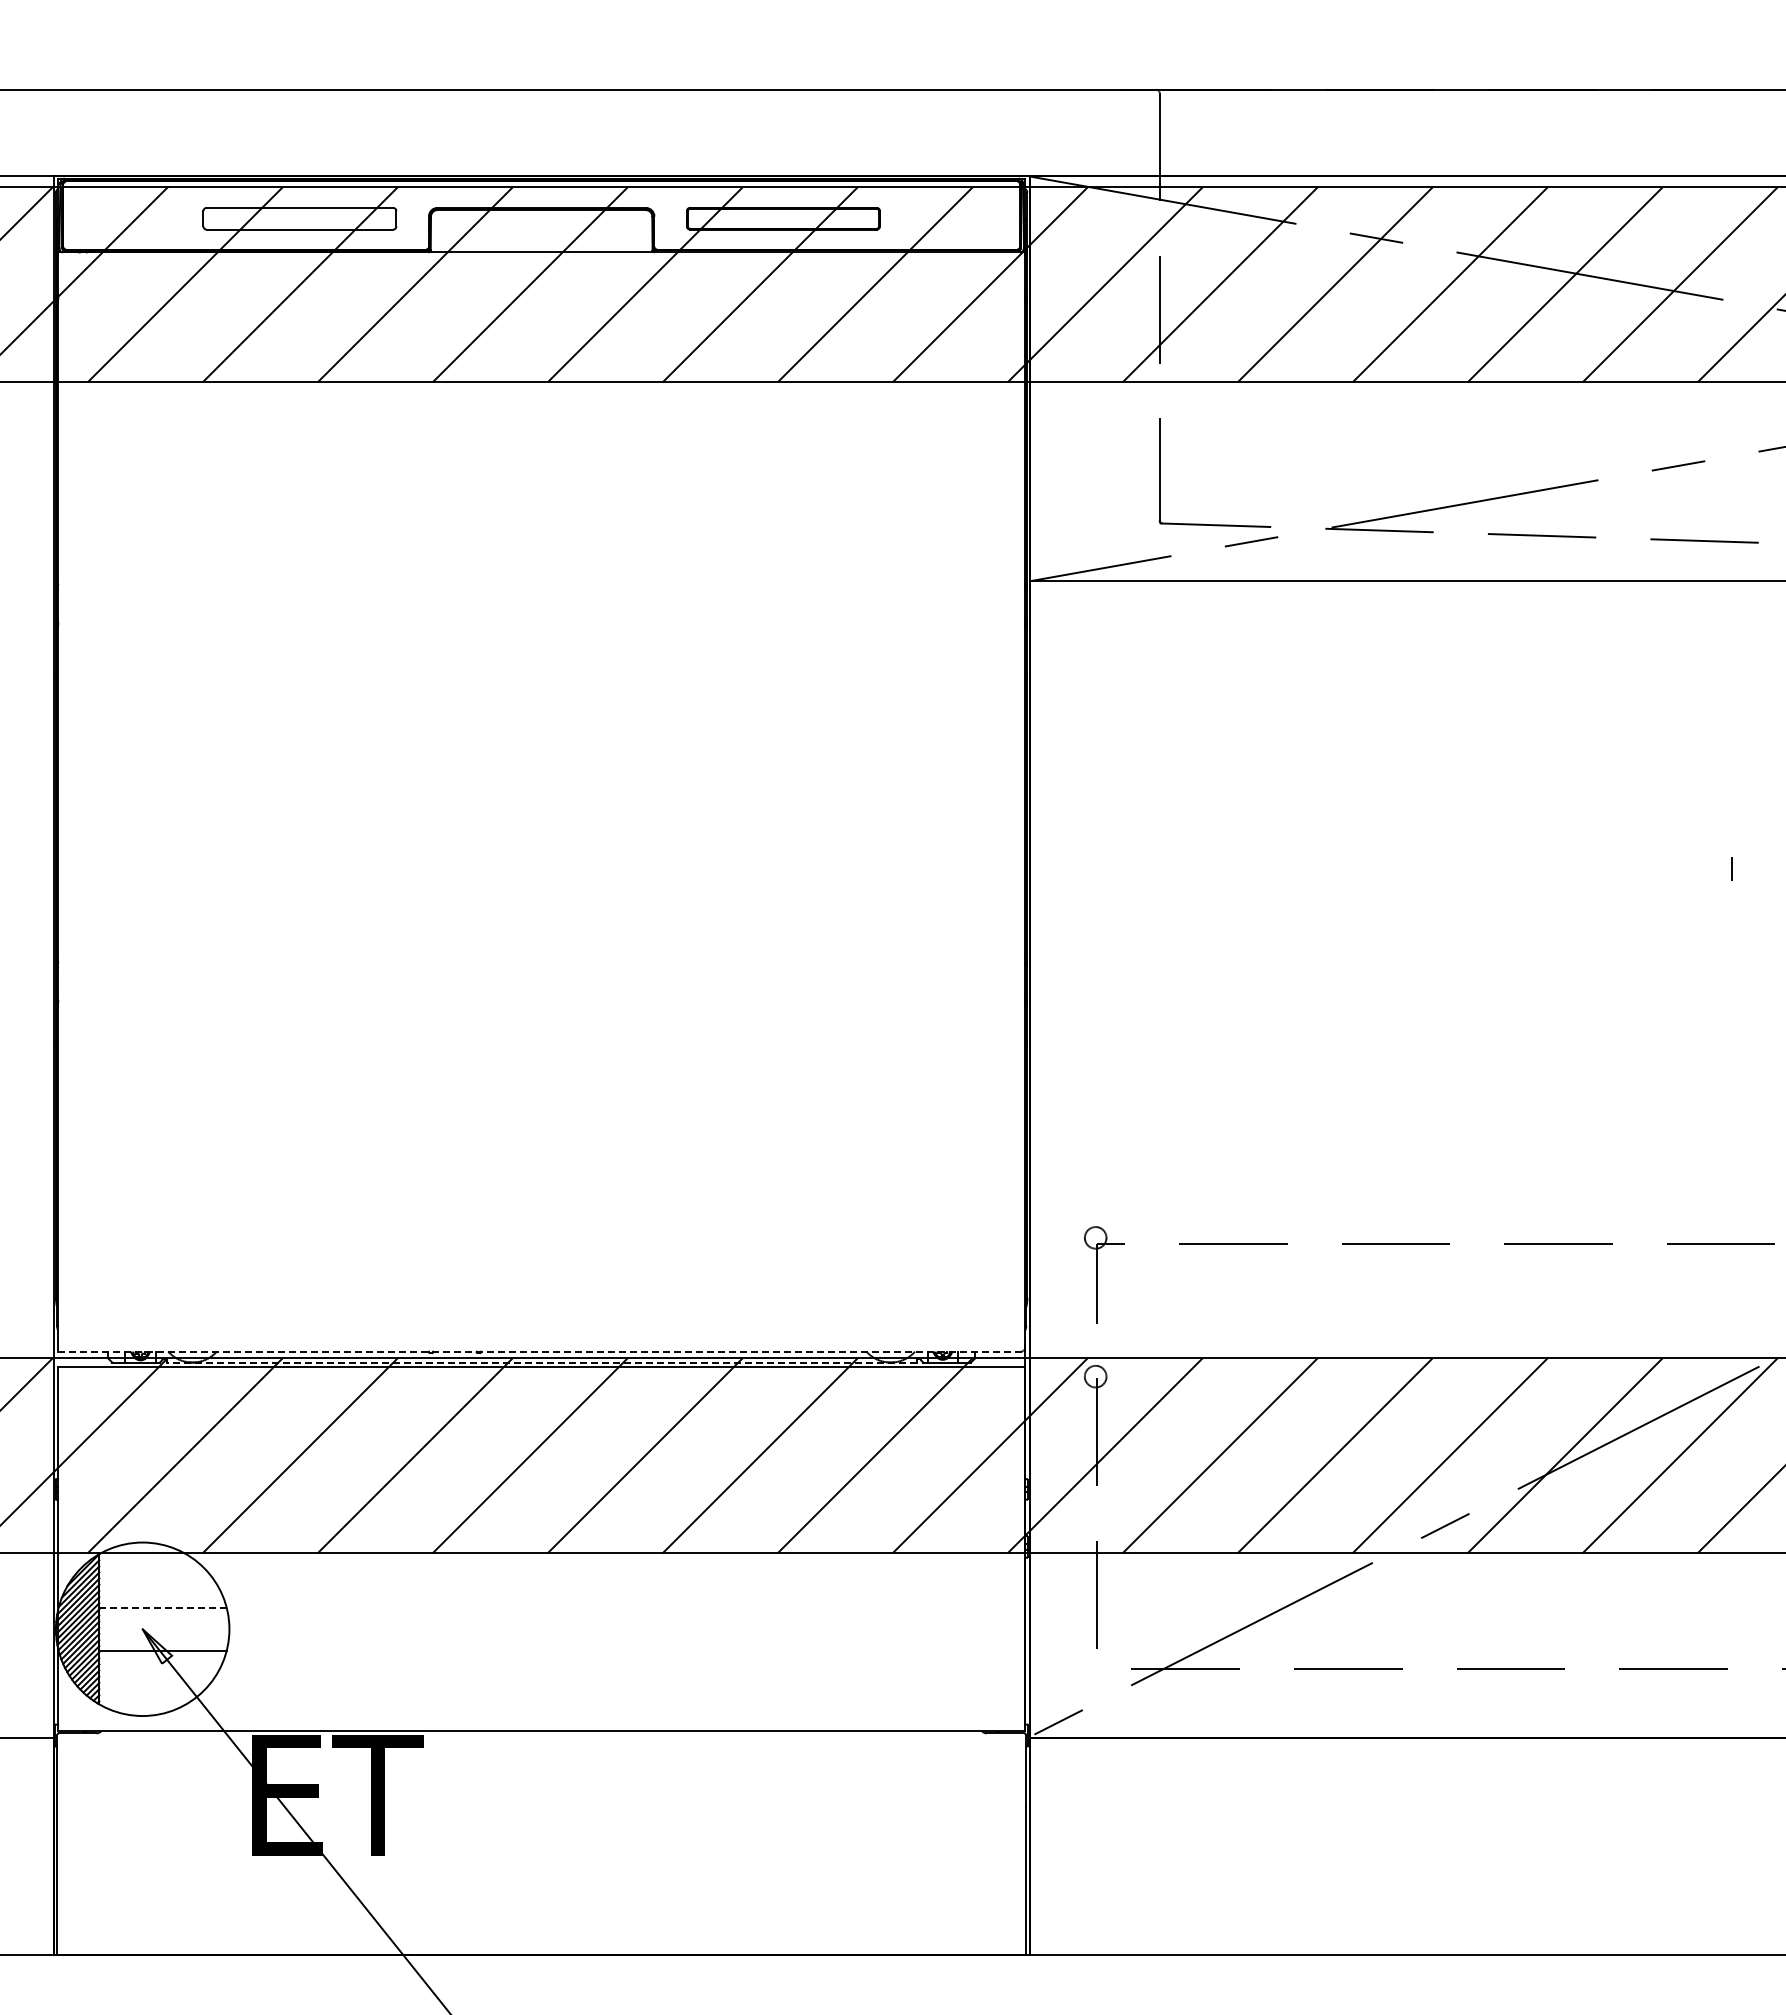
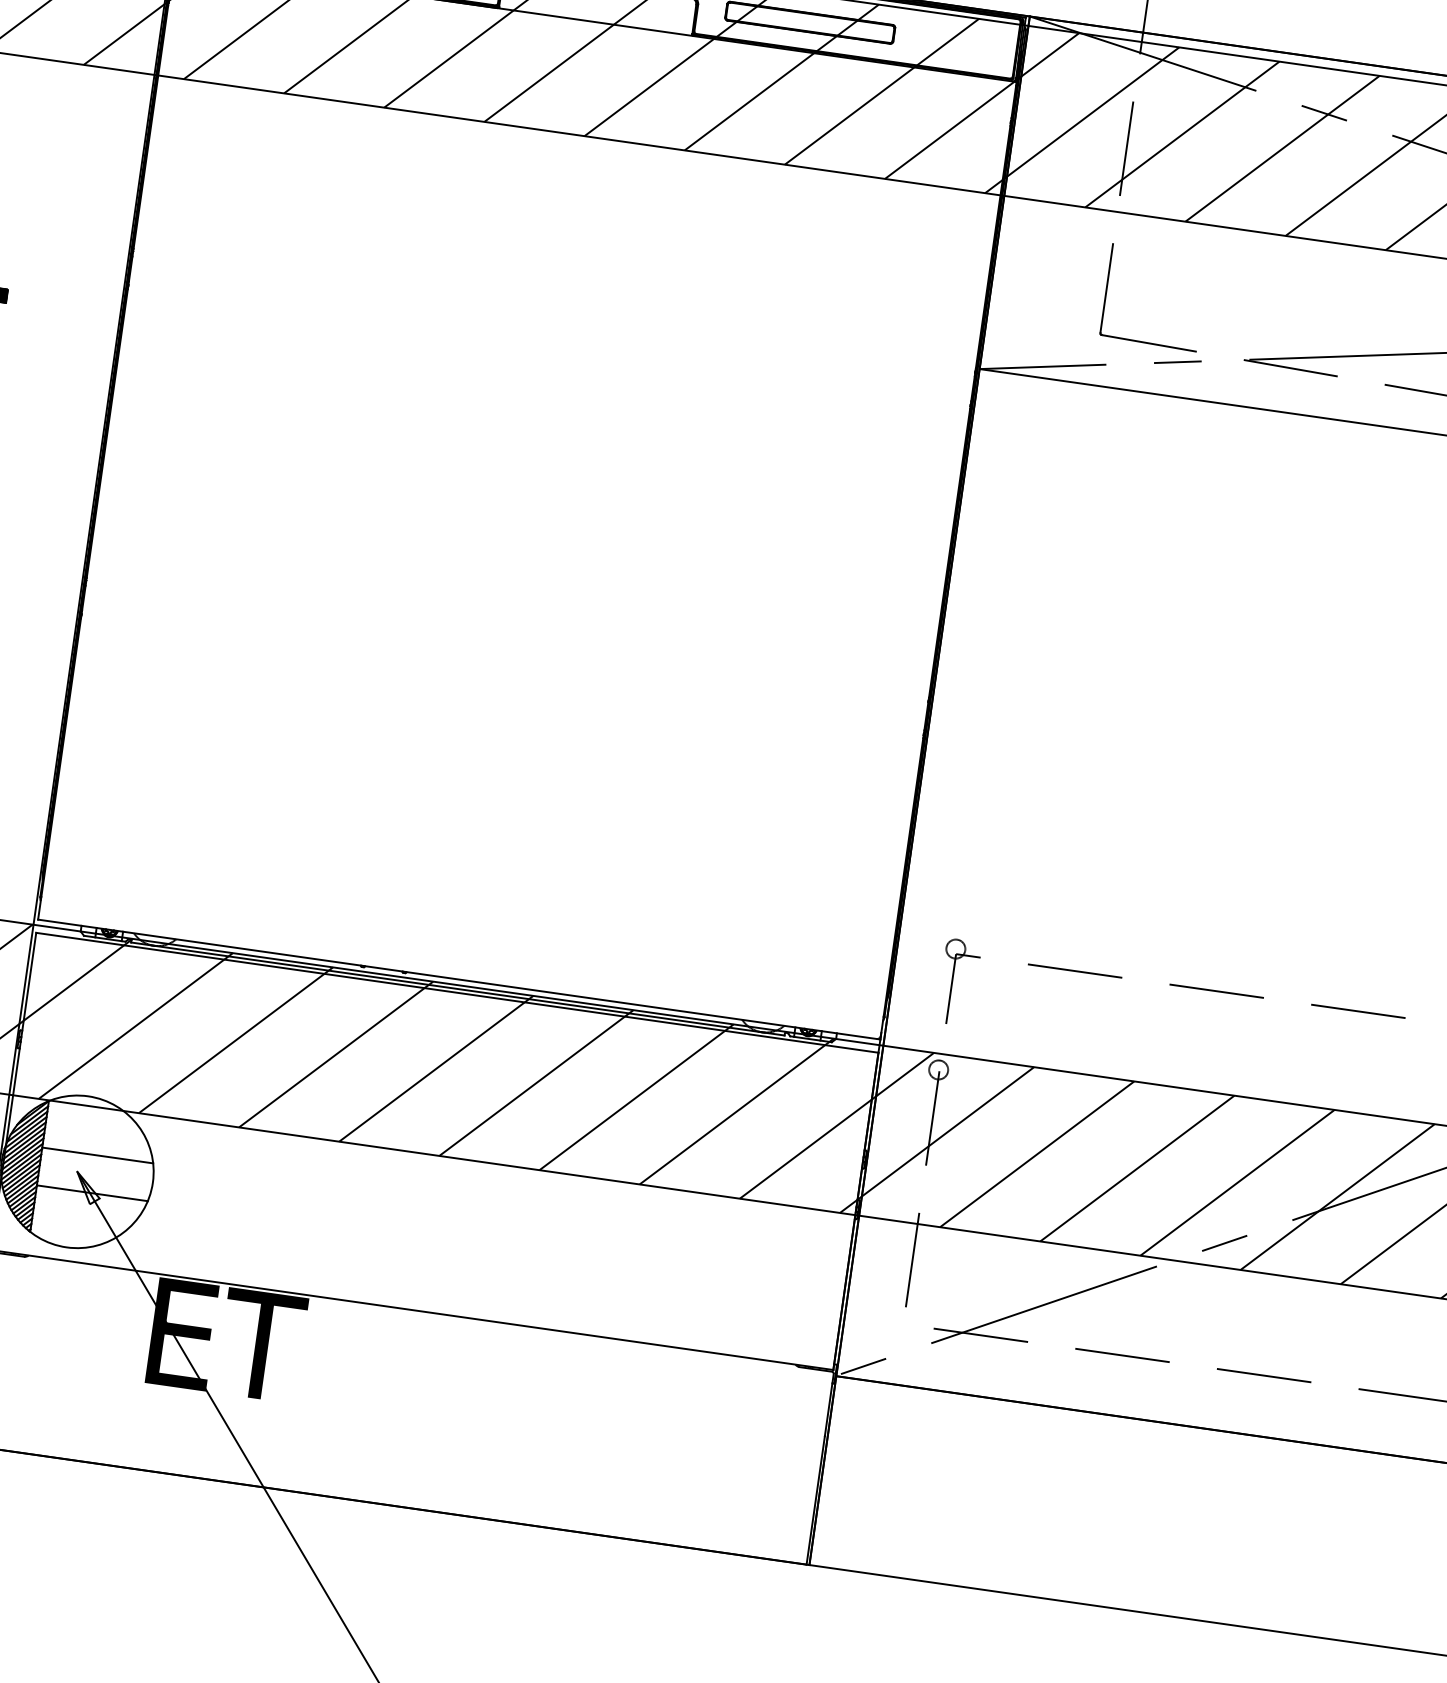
line: (541, 1351) -> (459, 979), dashed -> solid
line: (541, 1362) -> (457, 988), dashed -> solid
line: (163, 1607) -> (98, 1155), dashed -> solid

